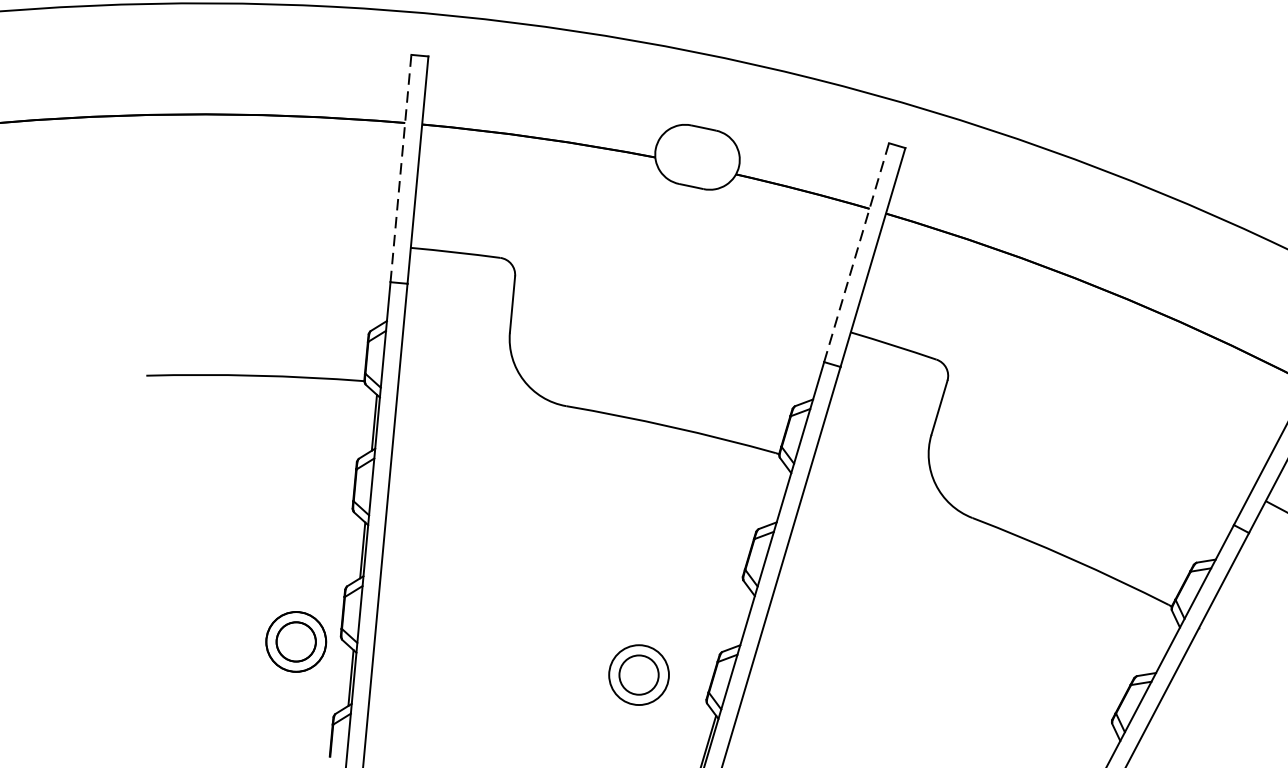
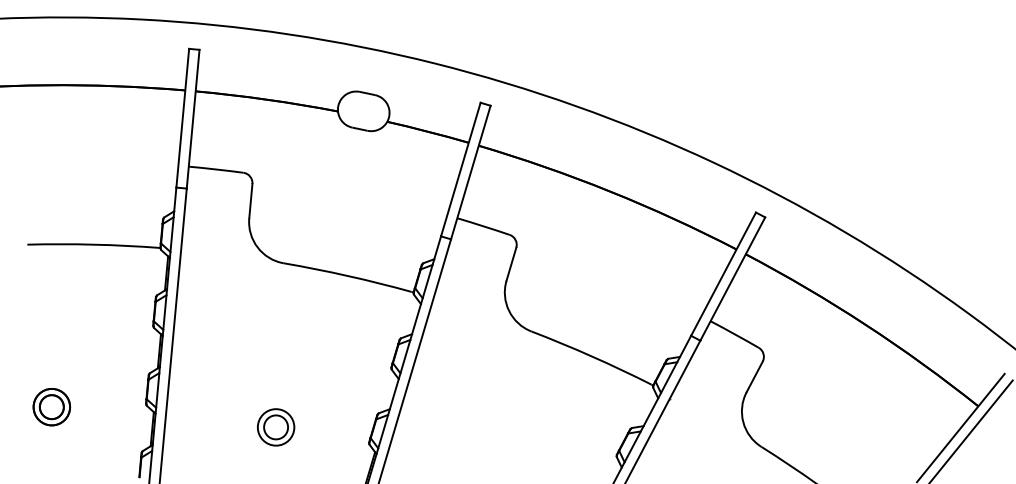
line: (400, 168) -> (182, 118), dashed -> solid
line: (856, 252) -> (460, 169), dashed -> solid
part: (295, 642) -> (51, 407), moved
part: (639, 675) -> (276, 427), moved

